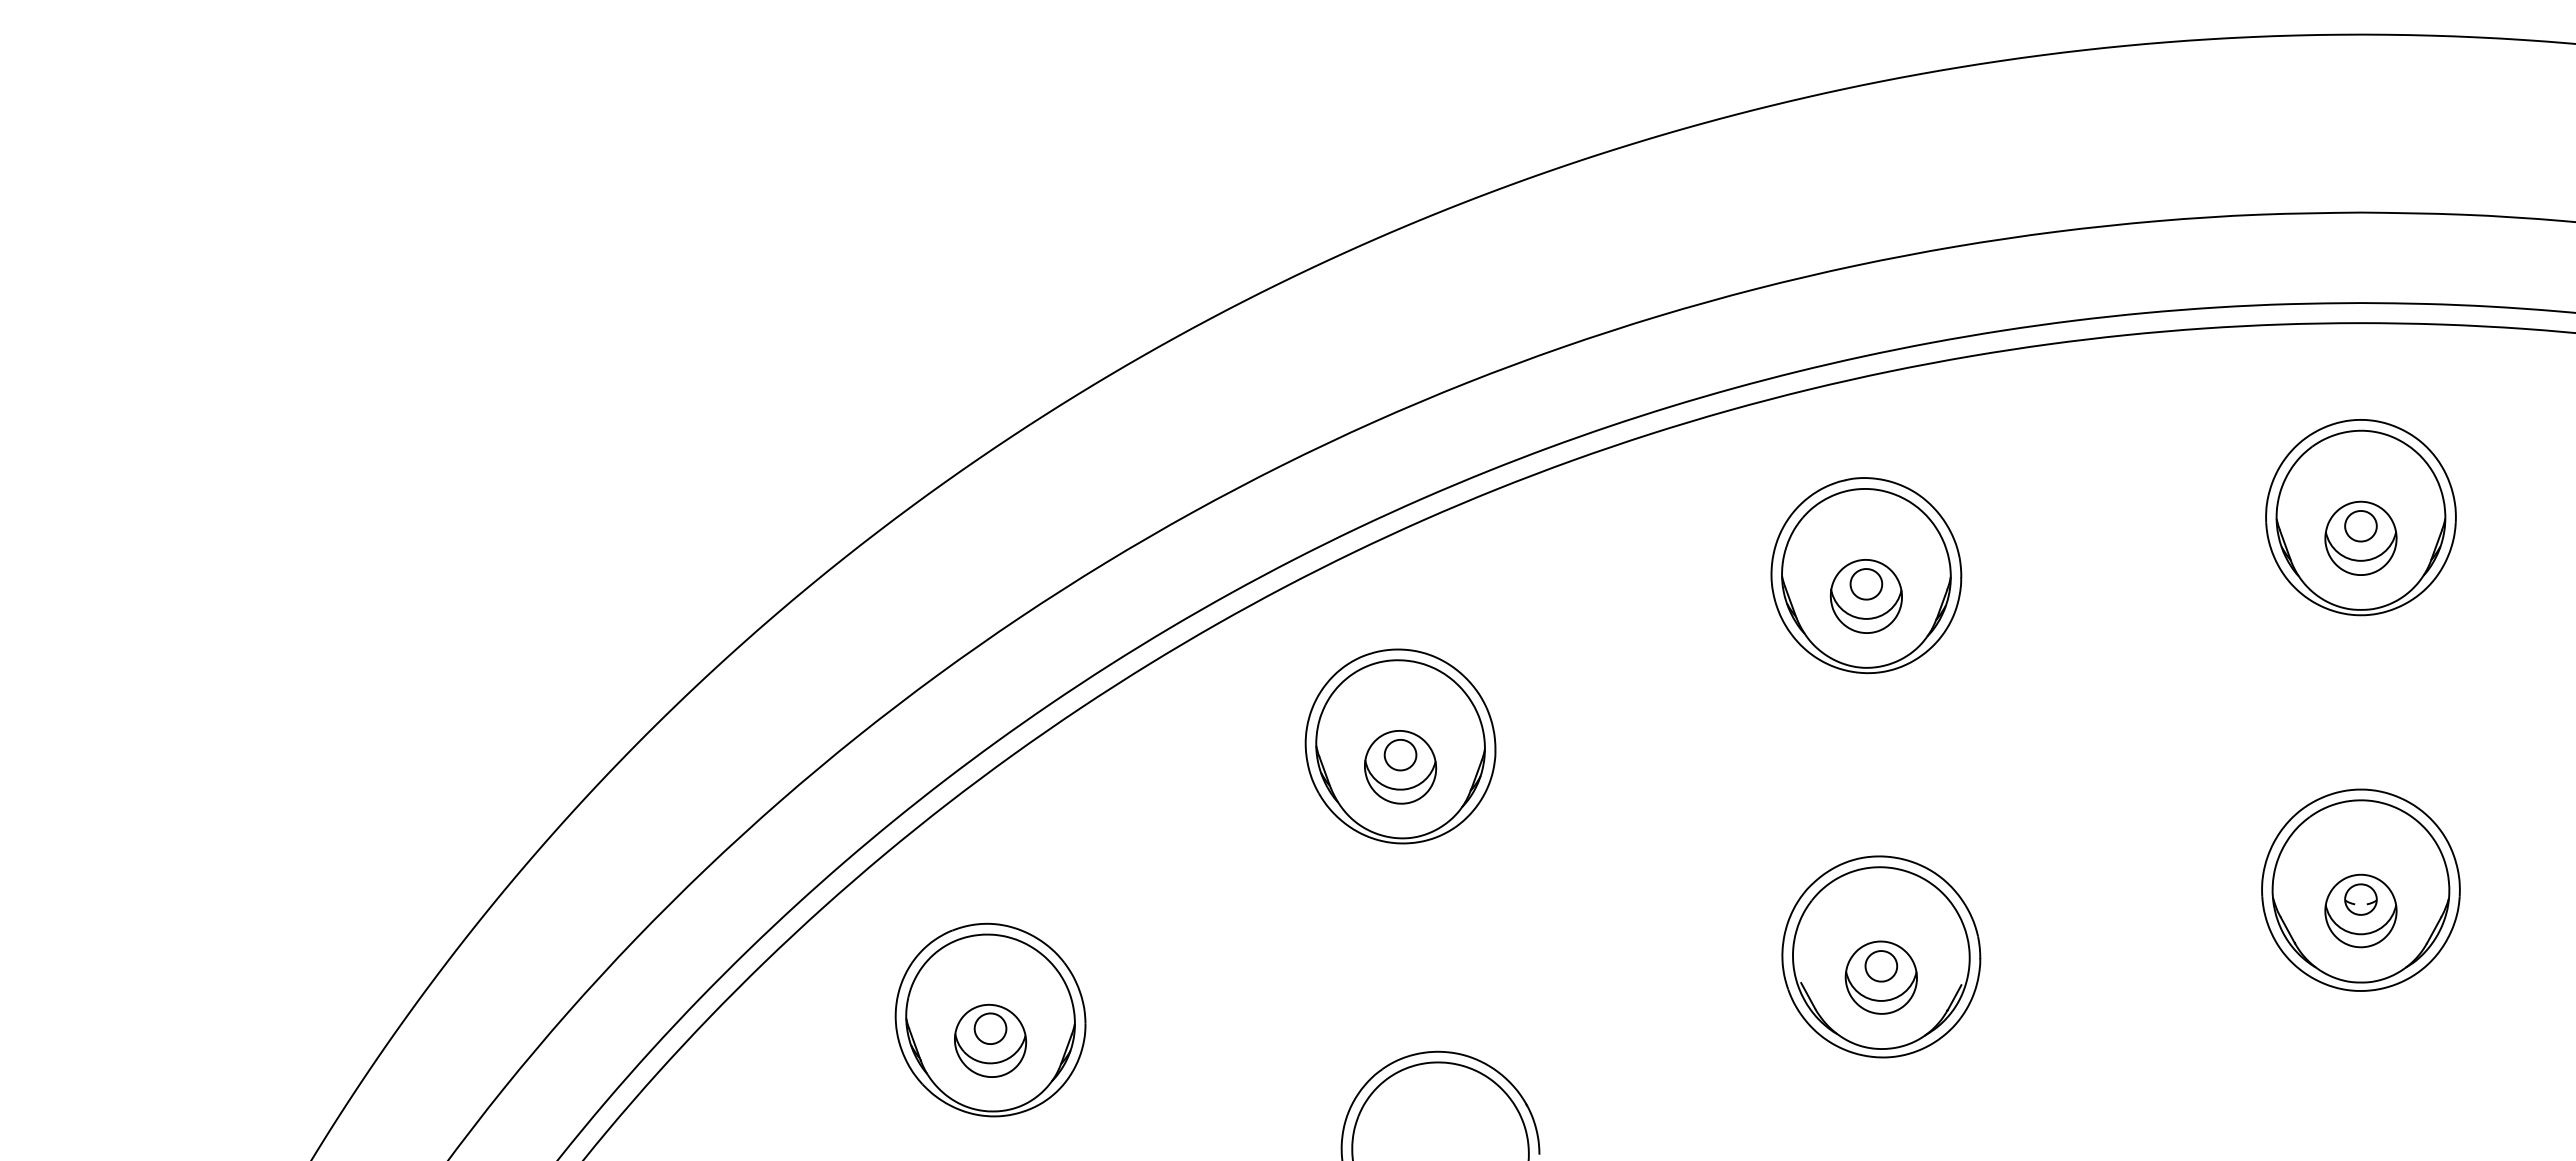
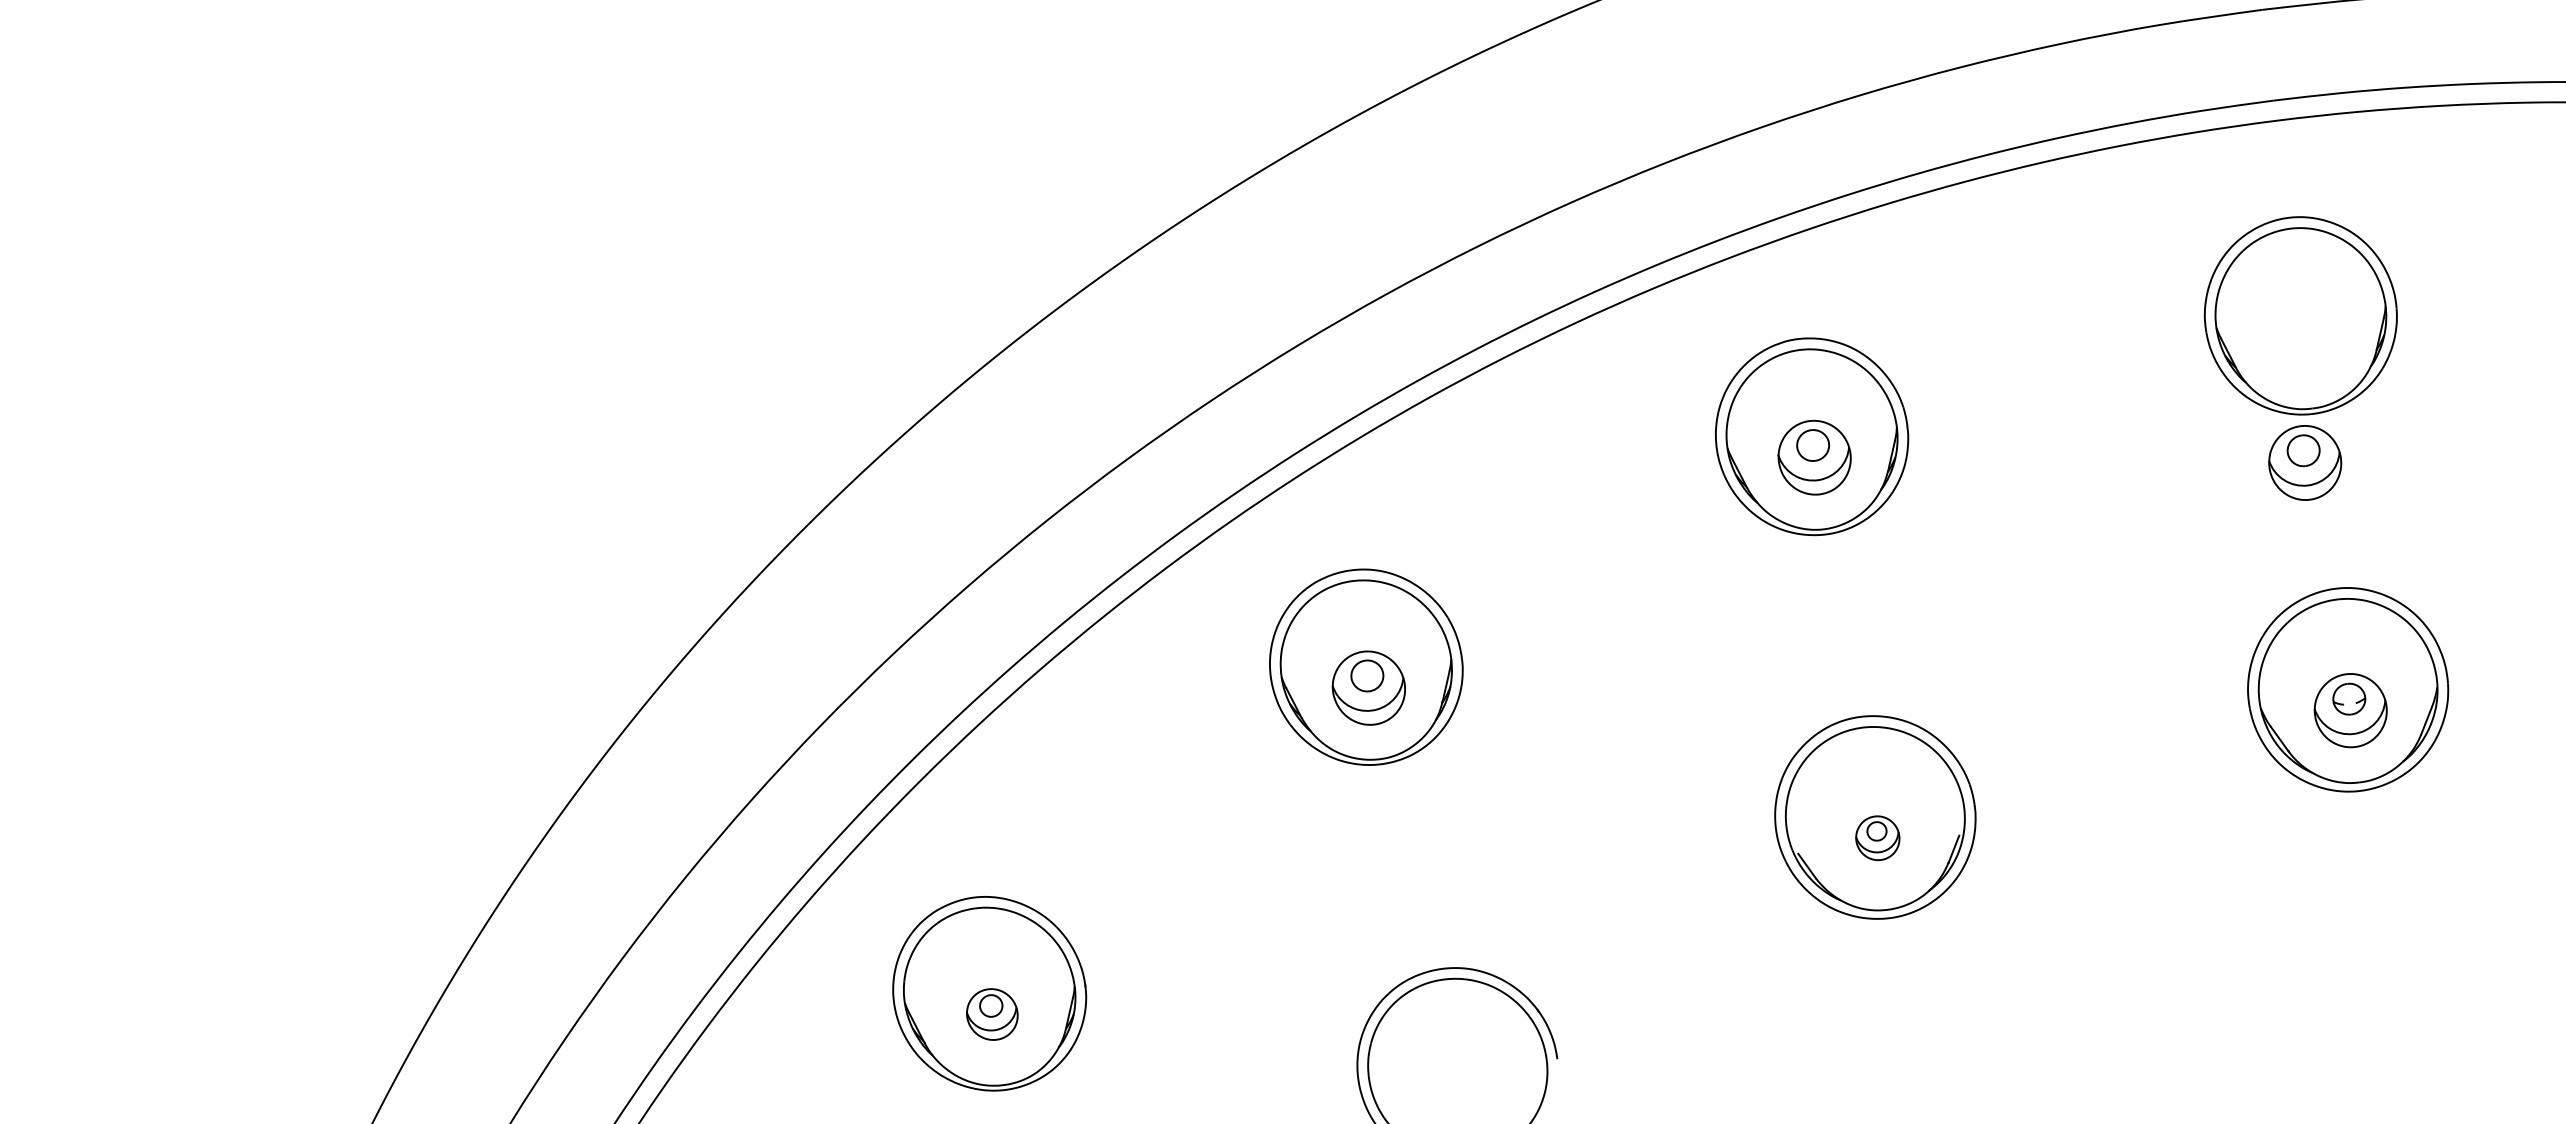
part: (2360, 537) -> (2304, 462), moved
part: (1880, 977) -> (1877, 838), size x0.6
part: (990, 1040) -> (992, 1014), size x0.7

